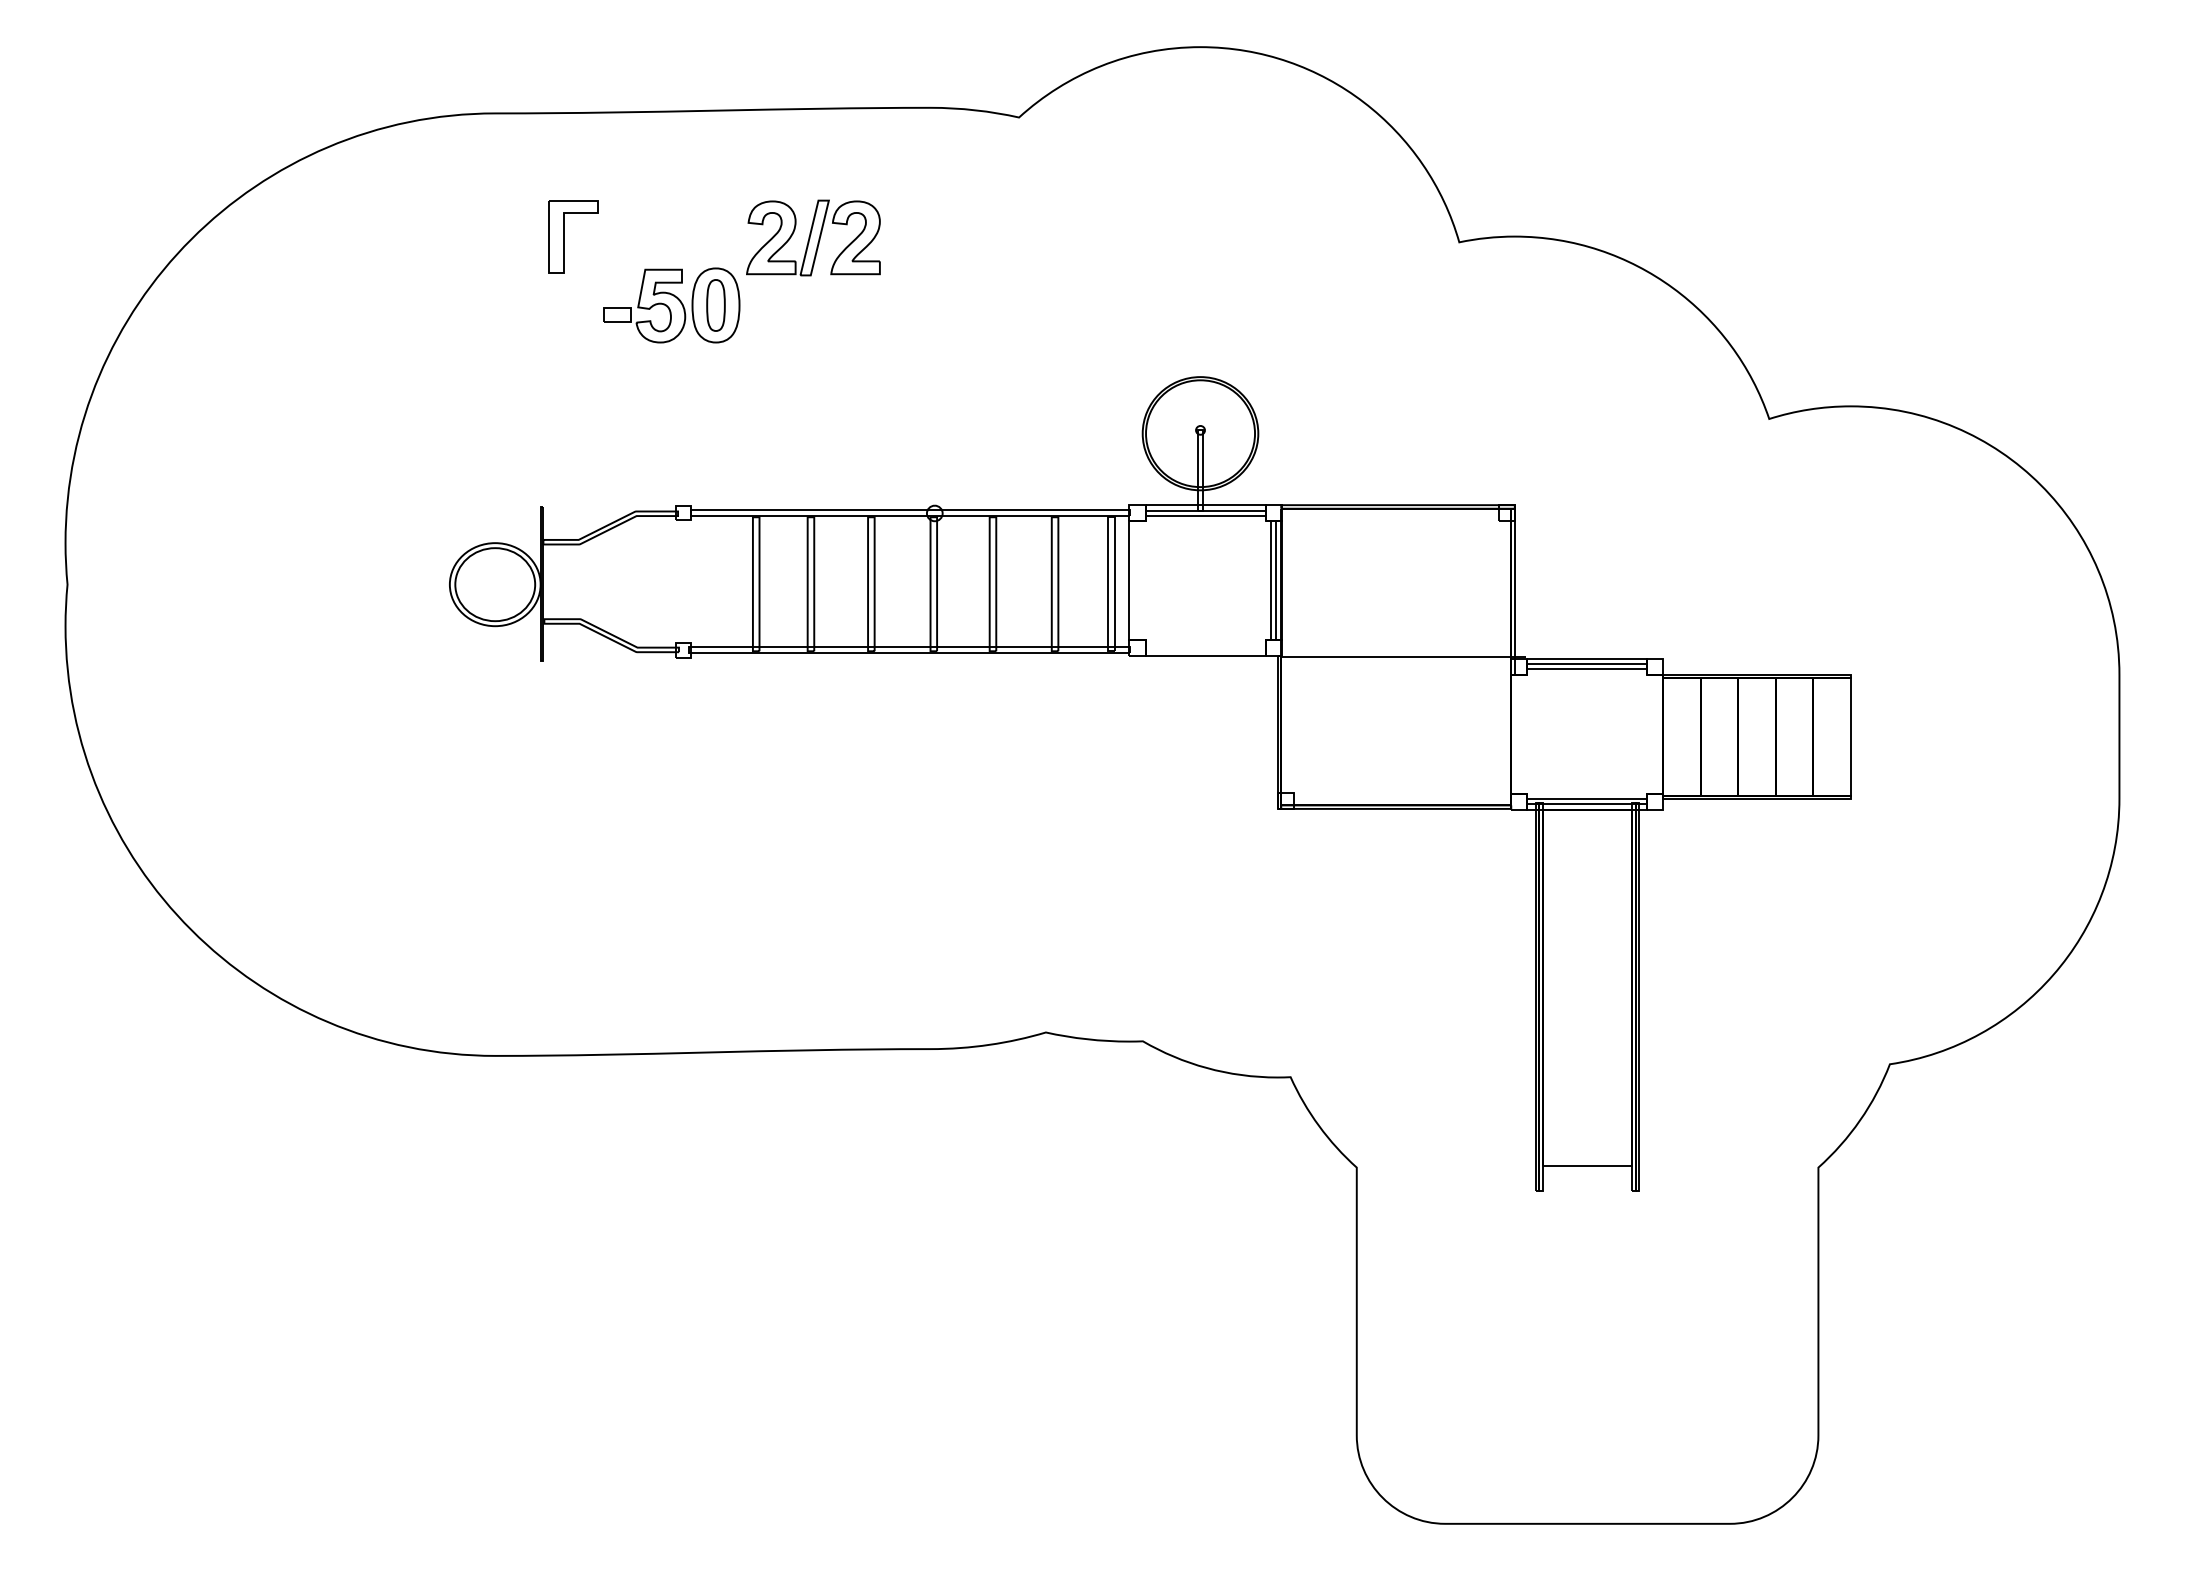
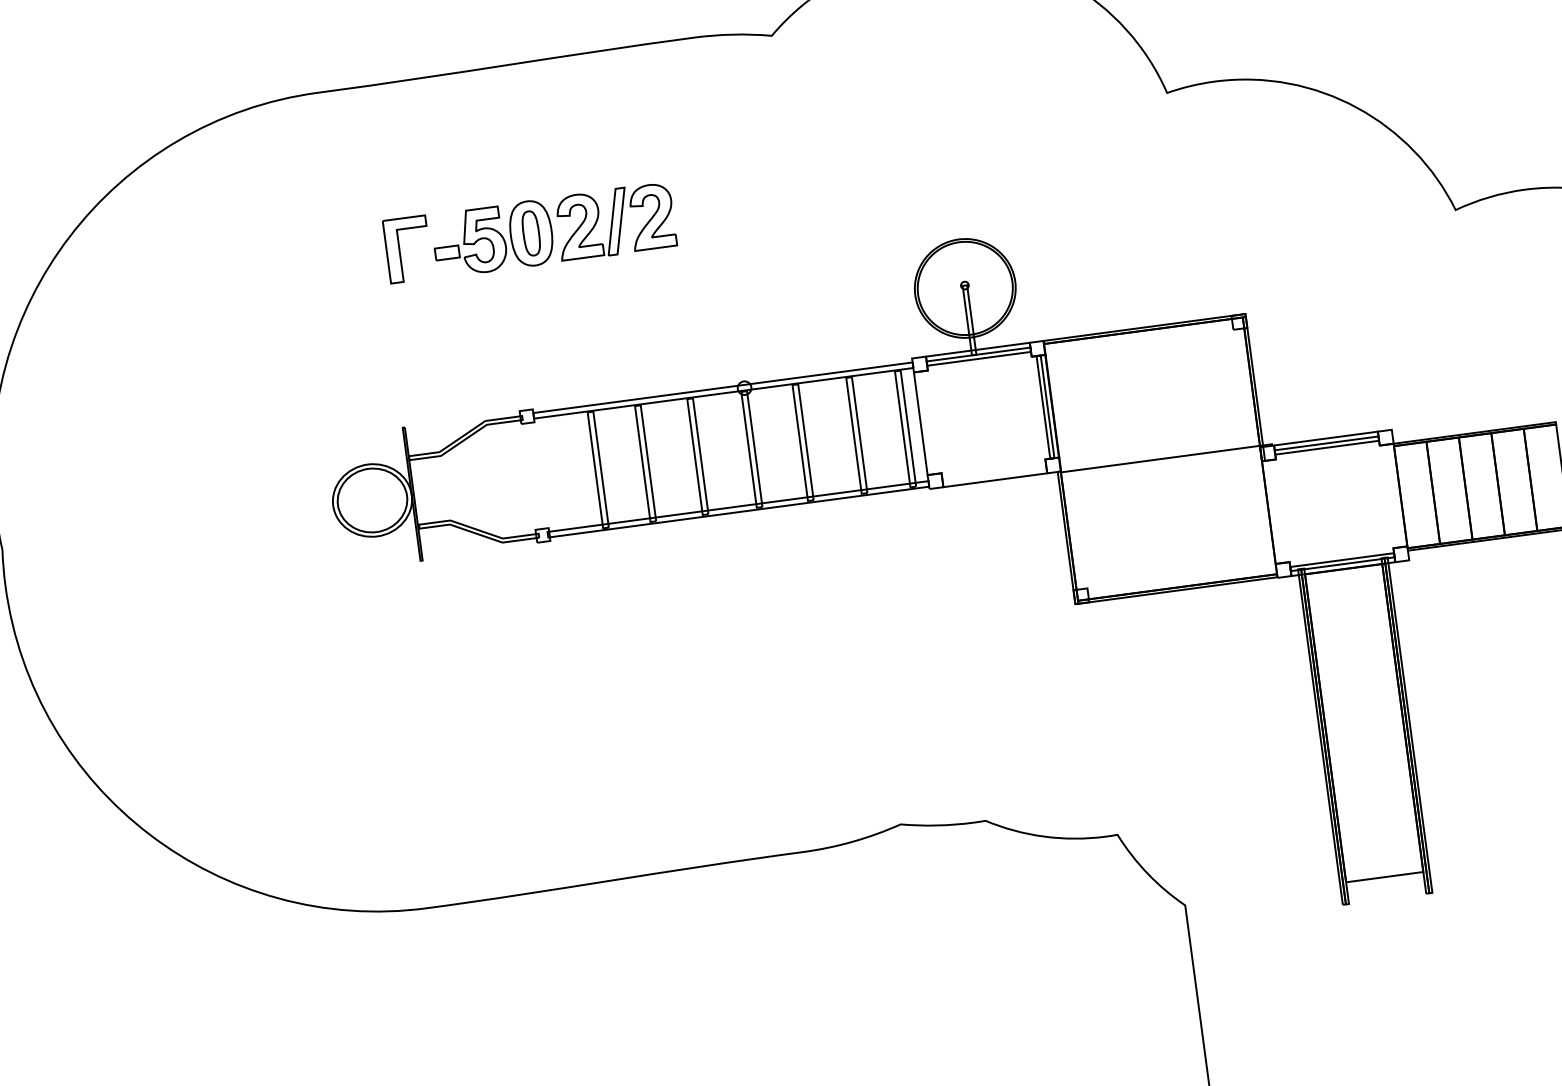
part: (564, 236) -> (400, 250), moved
part: (813, 237) -> (615, 221), moved

